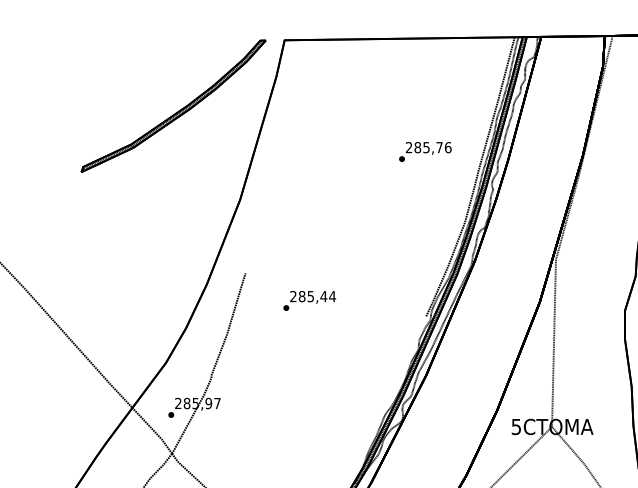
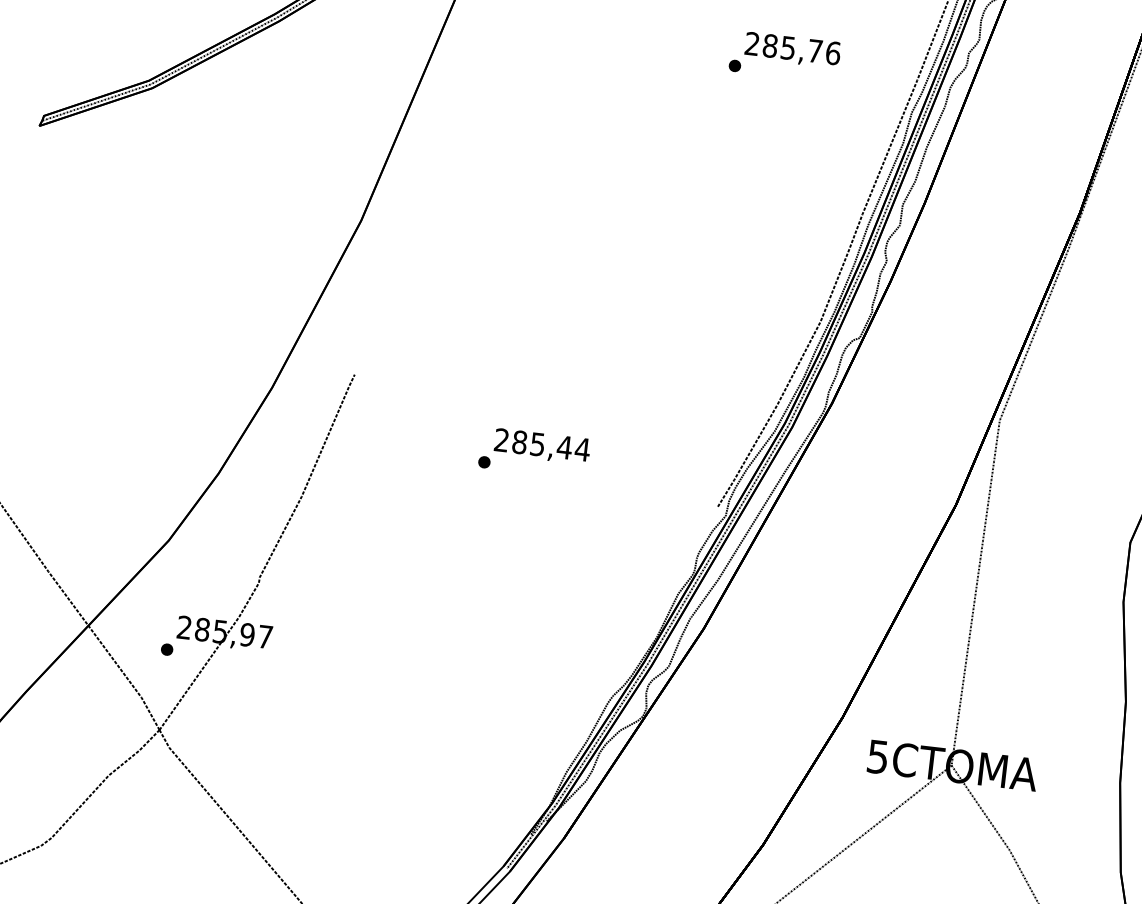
text: (425, 151) -> (785, 55), moved
text: (309, 300) -> (534, 452), moved

